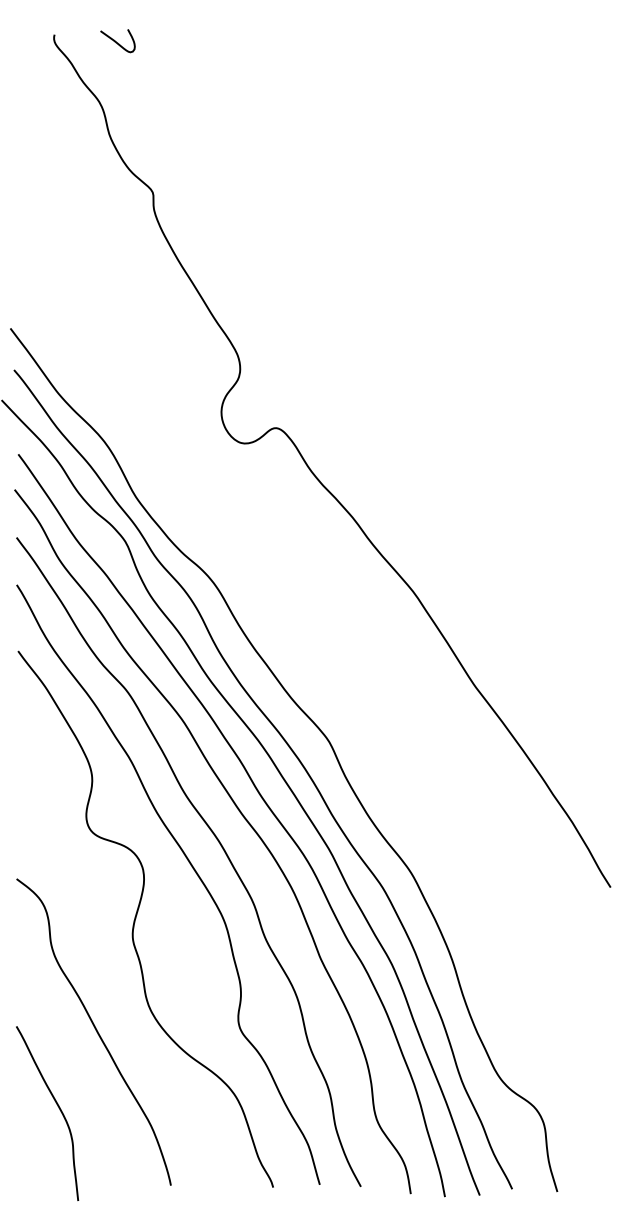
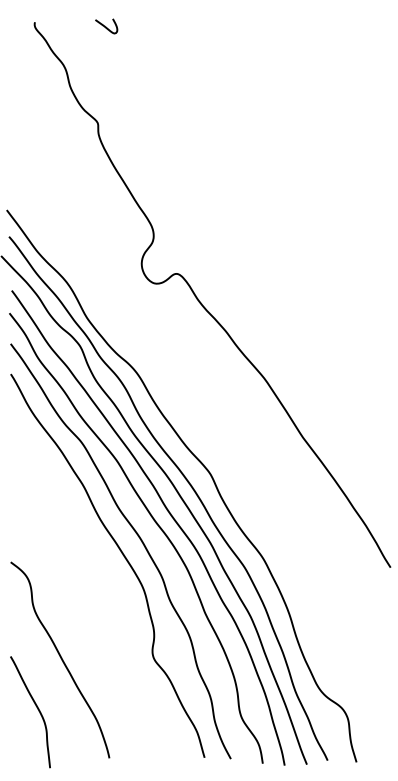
curve: (117, 41) -> (106, 26), moved
curve: (138, 915) -> (88, 585), removed

